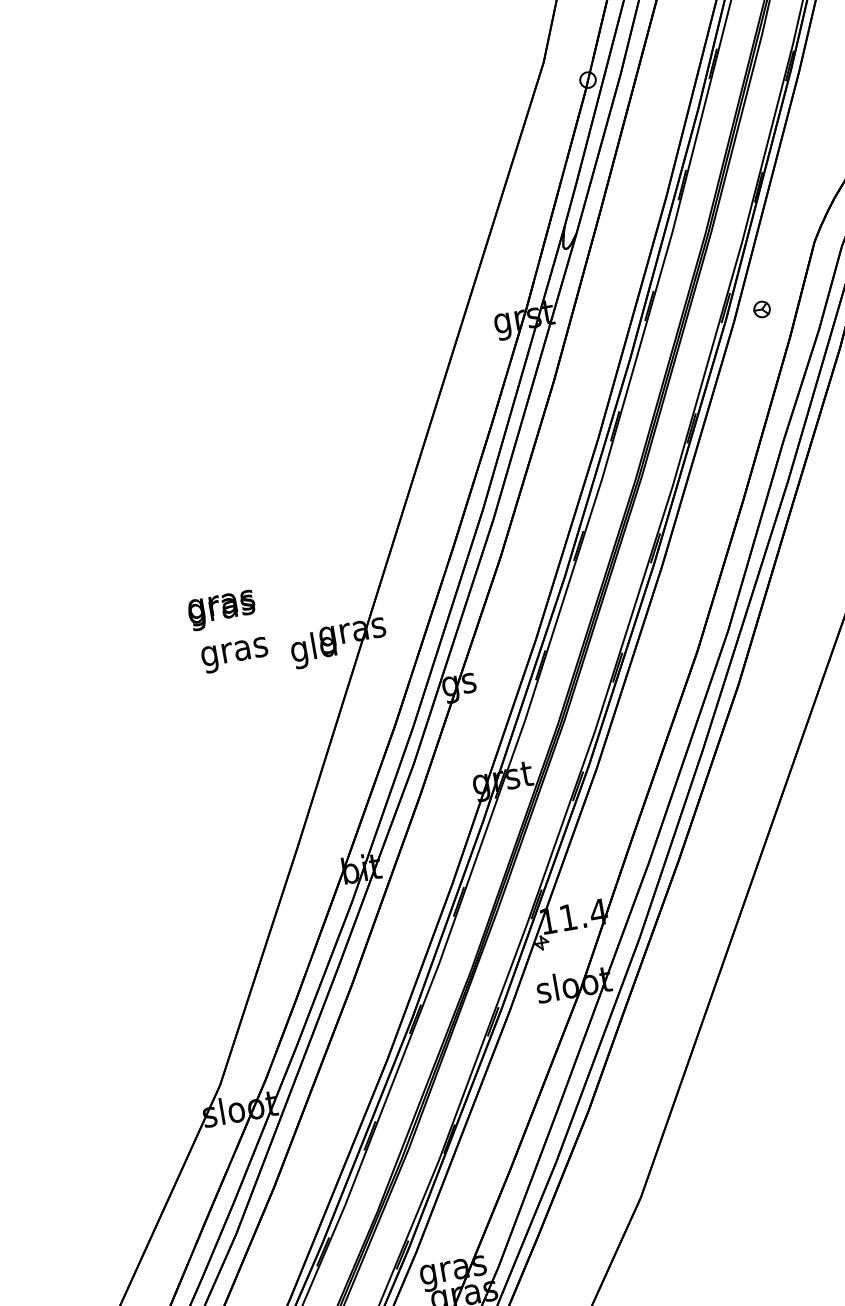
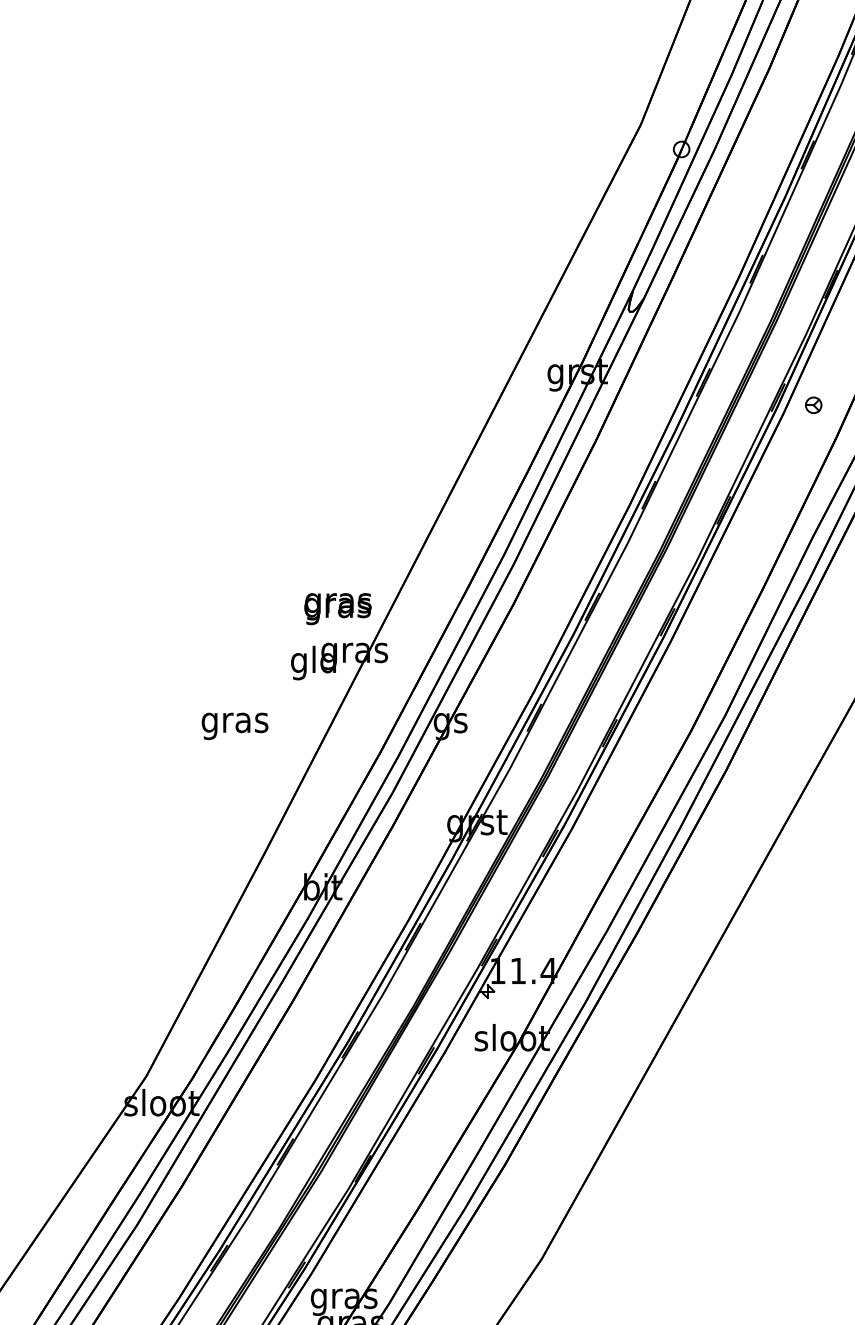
text: (221, 611) -> (337, 609), moved
text: (234, 655) -> (234, 726), moved

